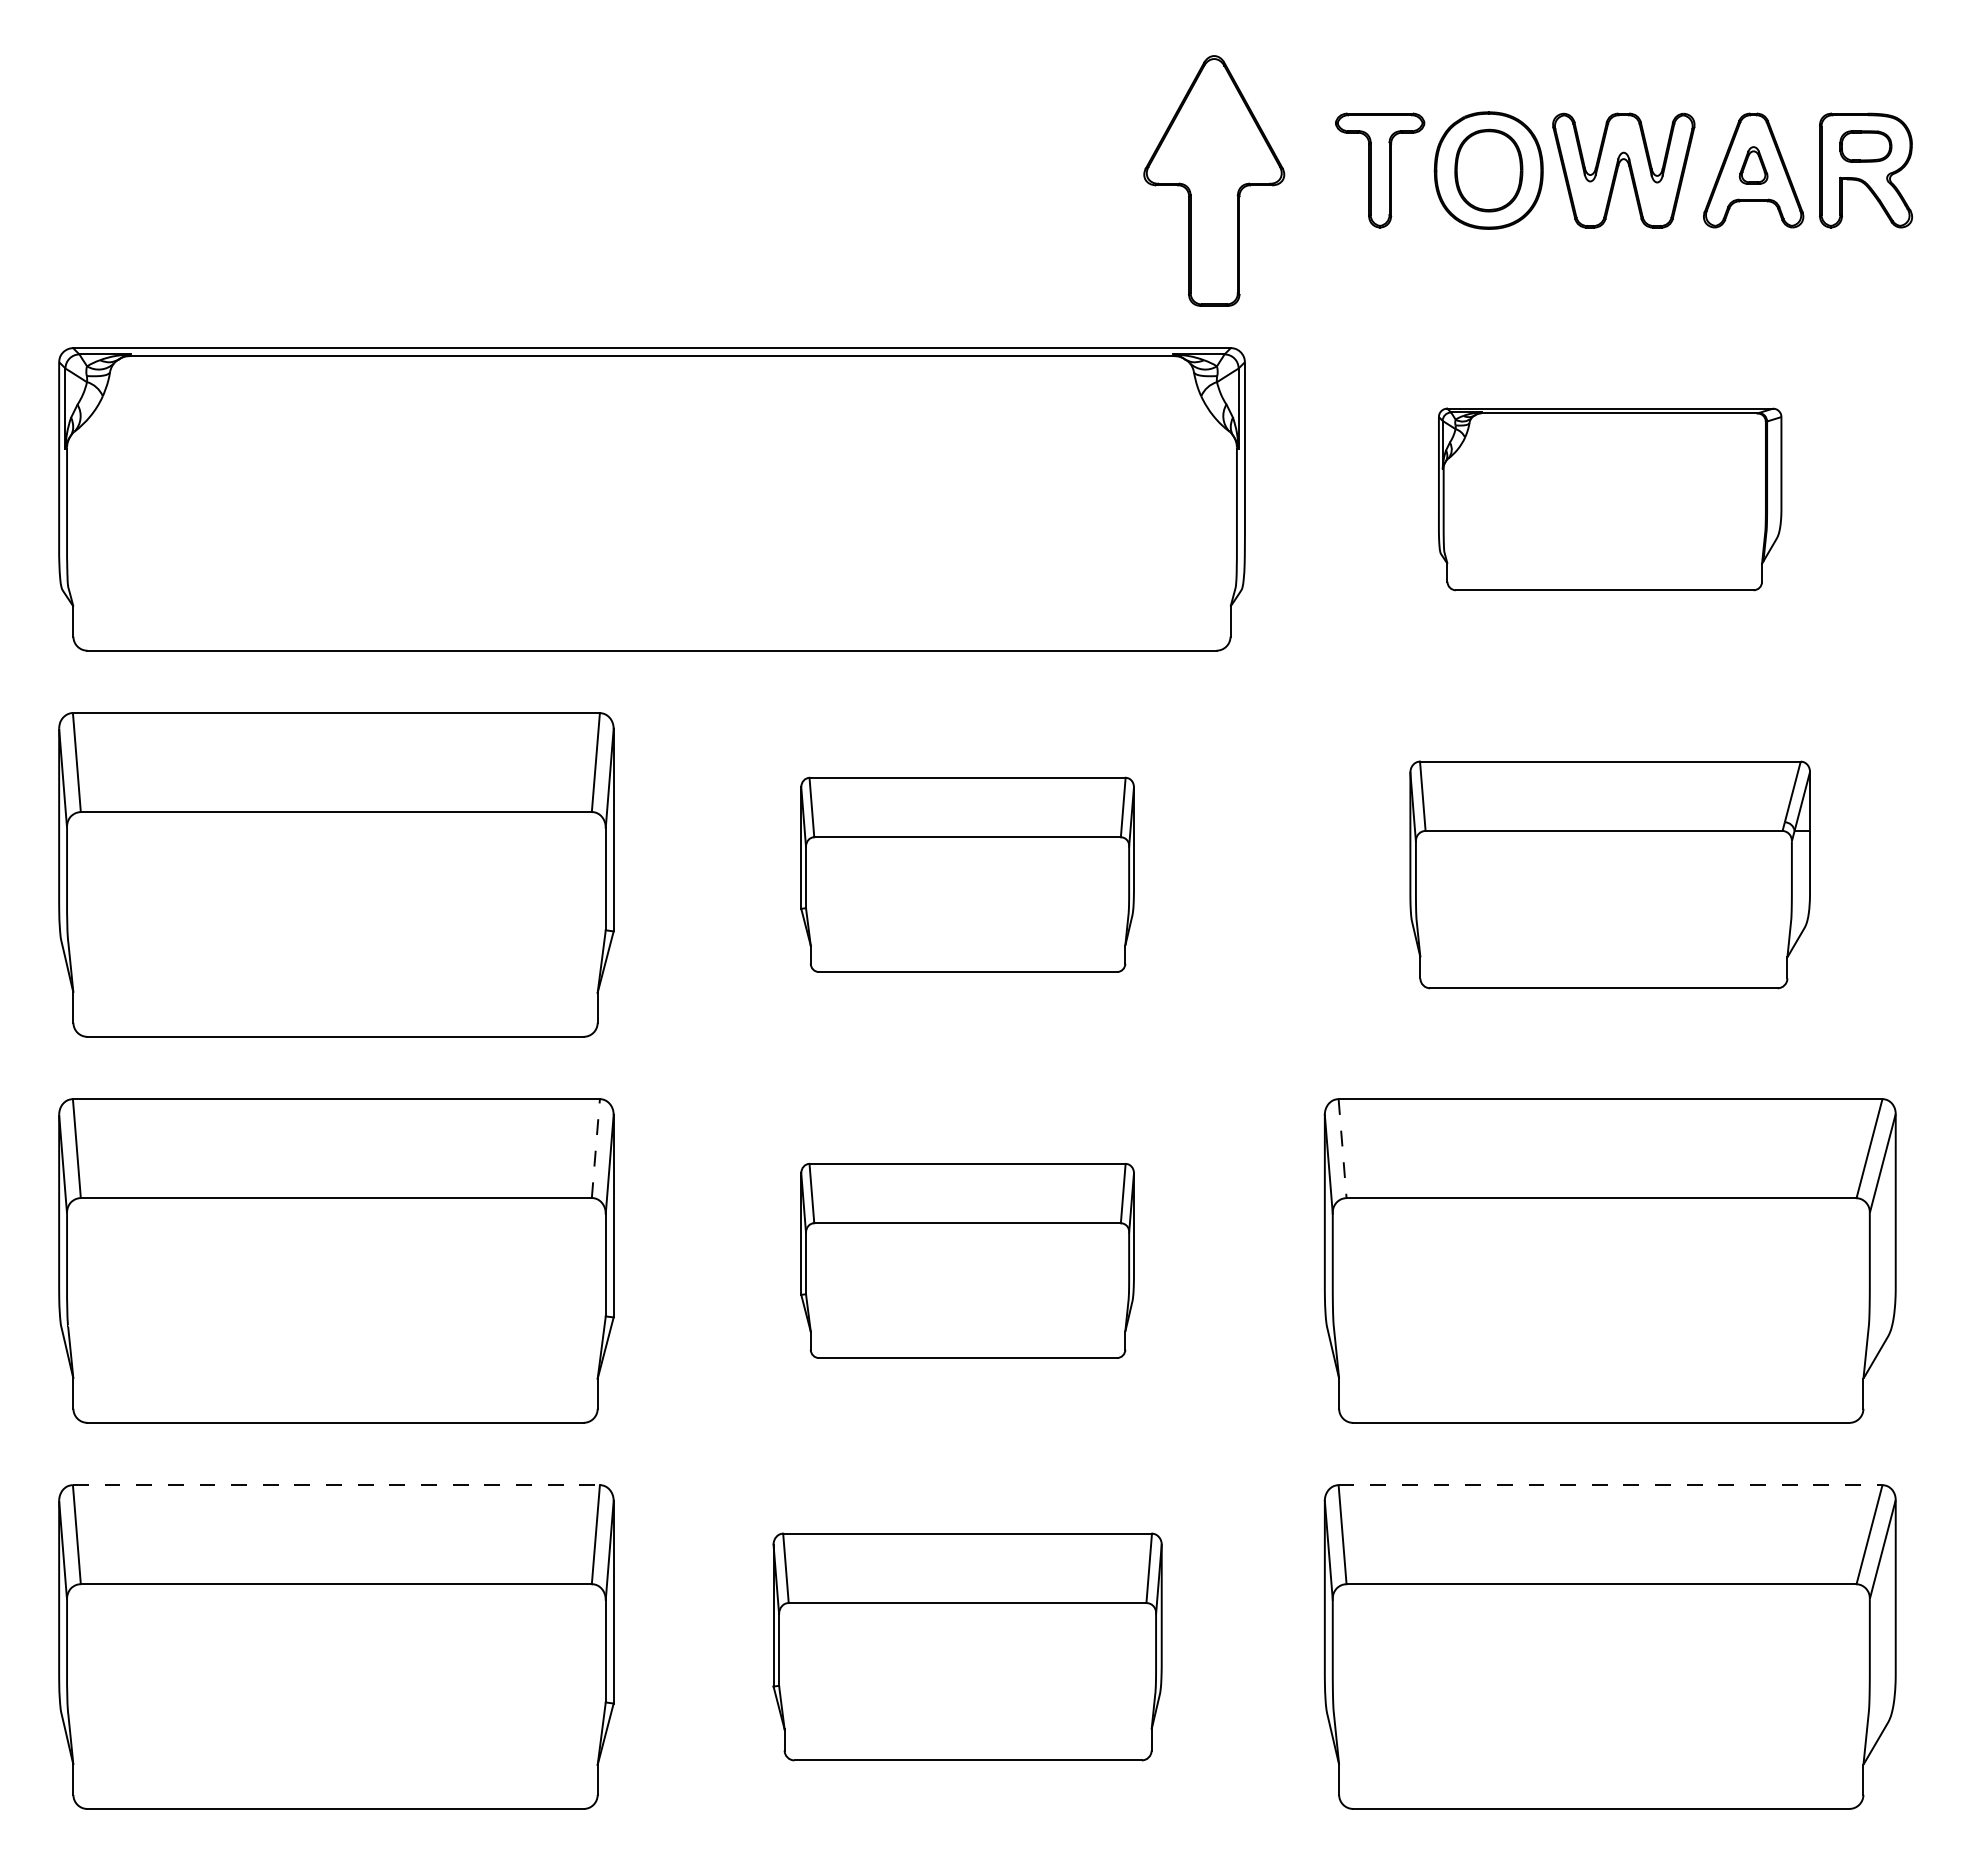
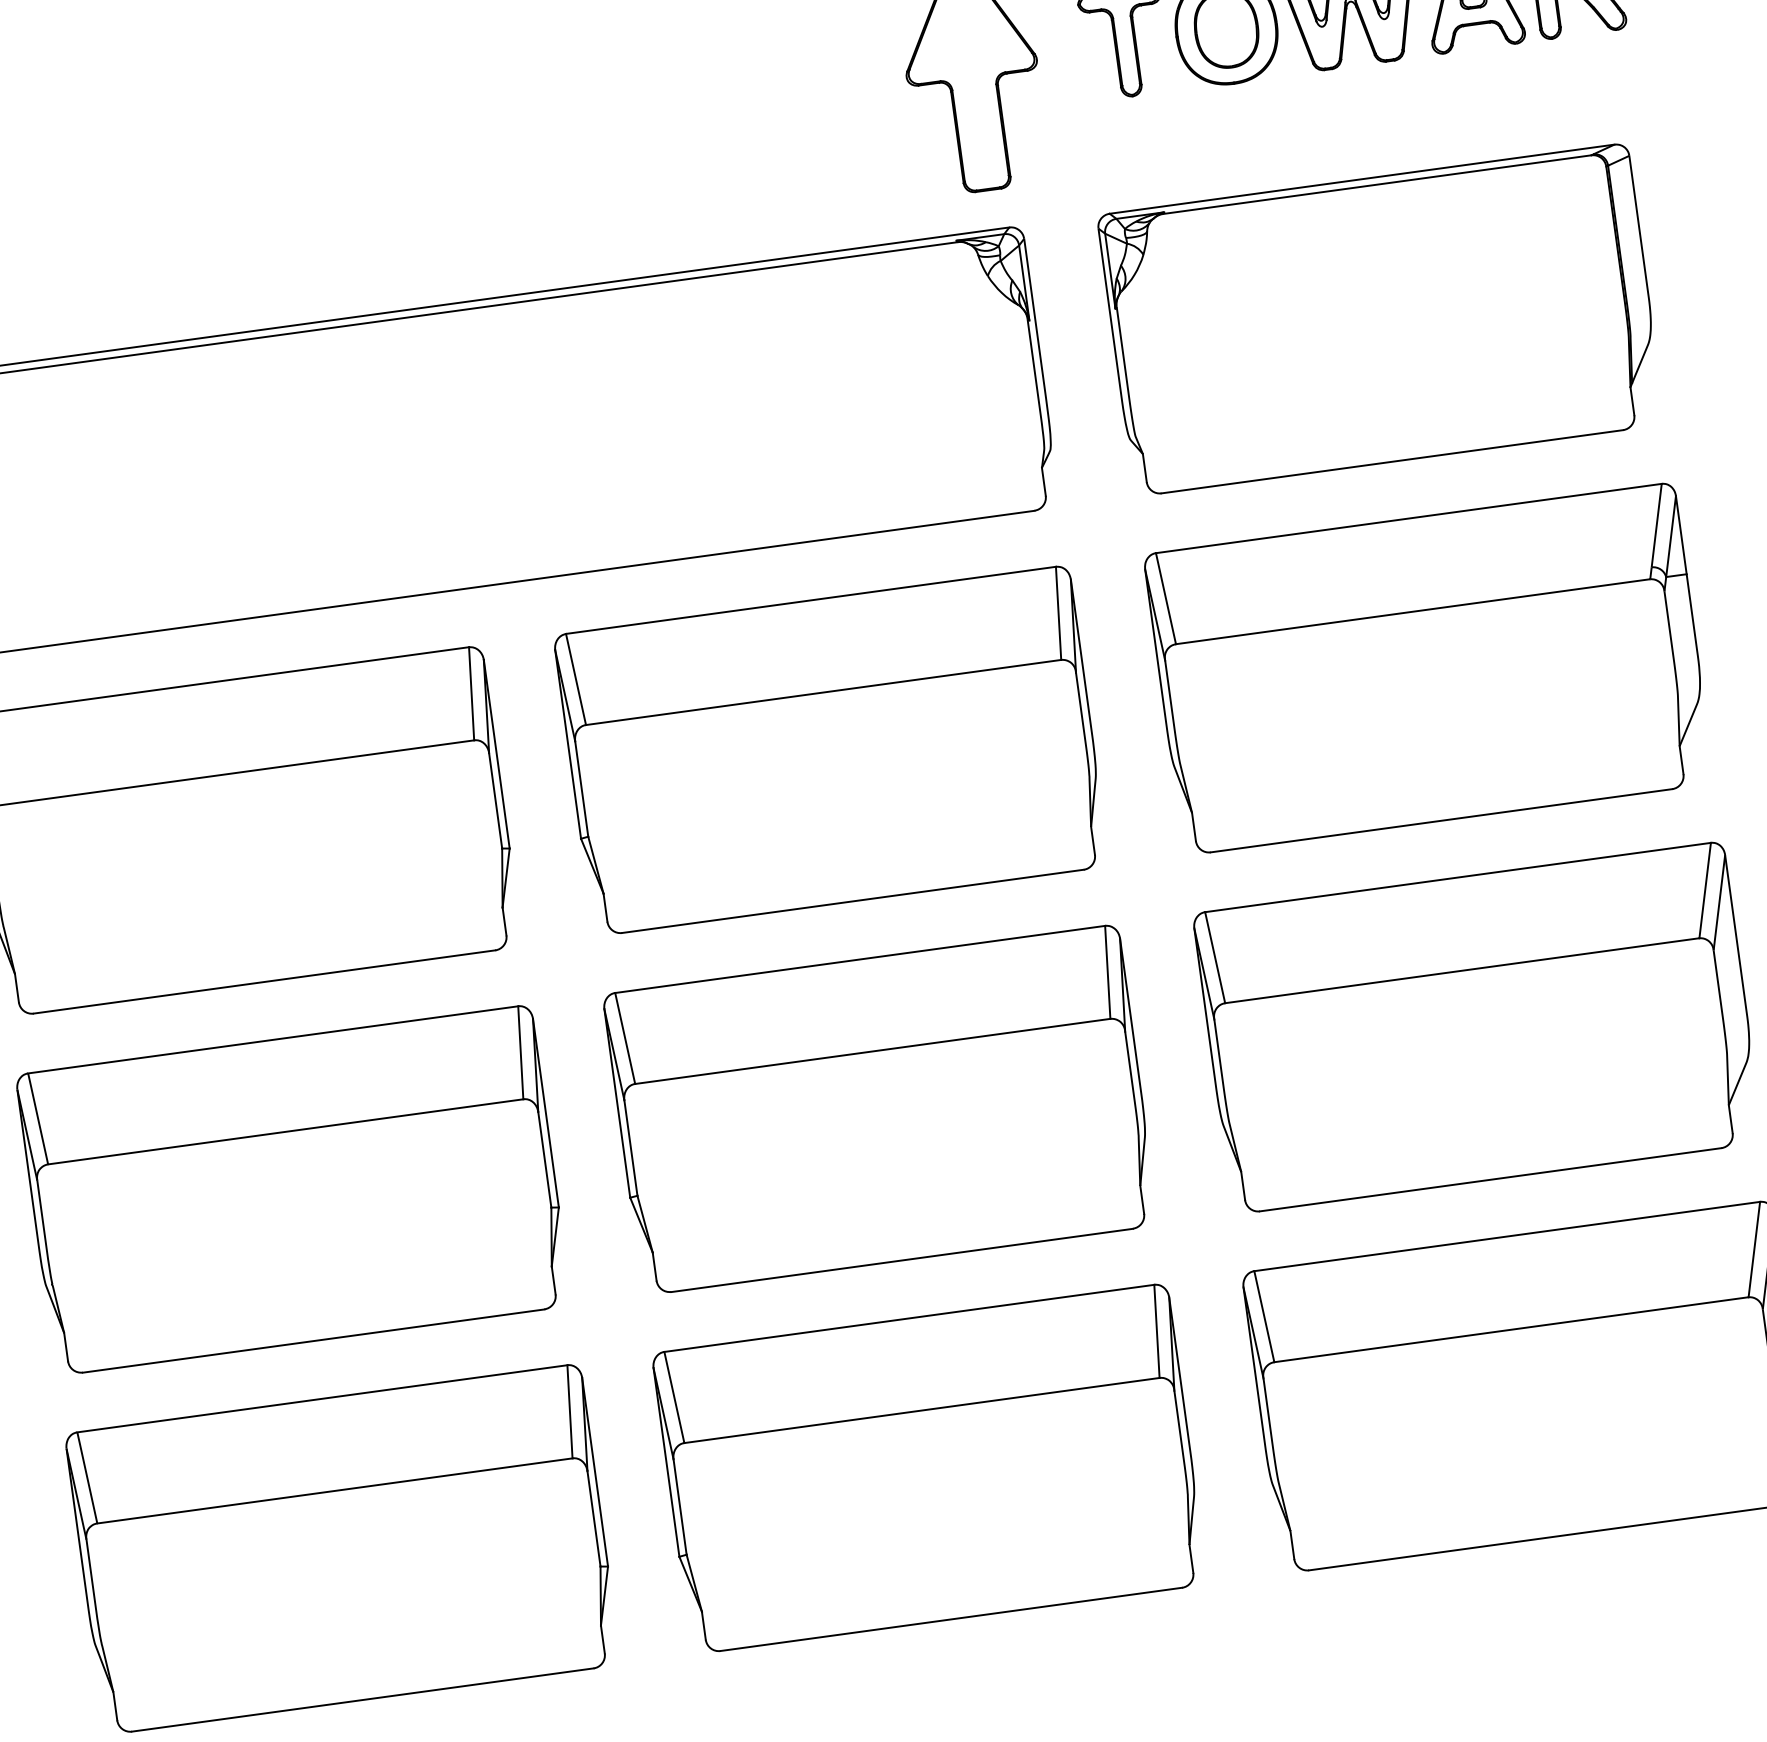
part: (1609, 499) -> (1380, 320), size x1.67
part: (967, 874) -> (831, 750), size x1.67
part: (1609, 874) -> (1428, 668), size x1.43
line: (595, 1148) -> (520, 1052), dashed -> solid
line: (1342, 1148) -> (1215, 957), dashed -> solid
part: (967, 1260) -> (880, 1109), size x1.67
line: (336, 1485) -> (322, 1399), dashed -> solid
line: (1610, 1485) -> (1507, 1236), dashed -> solid
part: (967, 1646) -> (929, 1468), size x1.43

